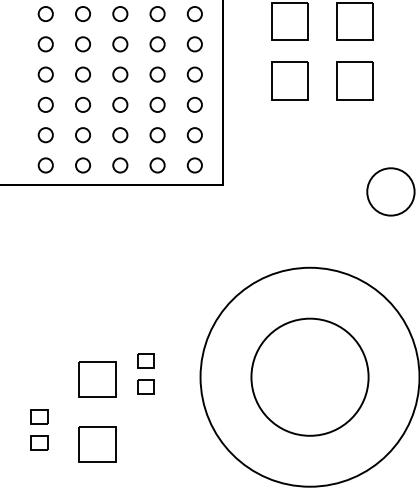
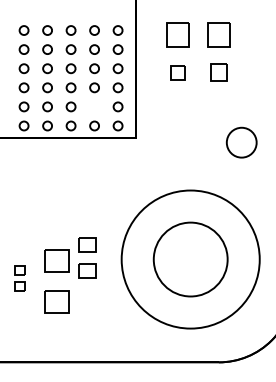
part: (289, 80) -> (177, 72), size x0.6
part: (354, 80) -> (218, 72), size x0.7
circle: (157, 134) -> (94, 106), removed
part: (144, 373) -> (86, 257), size x1.6
part: (38, 429) -> (19, 278), moved

